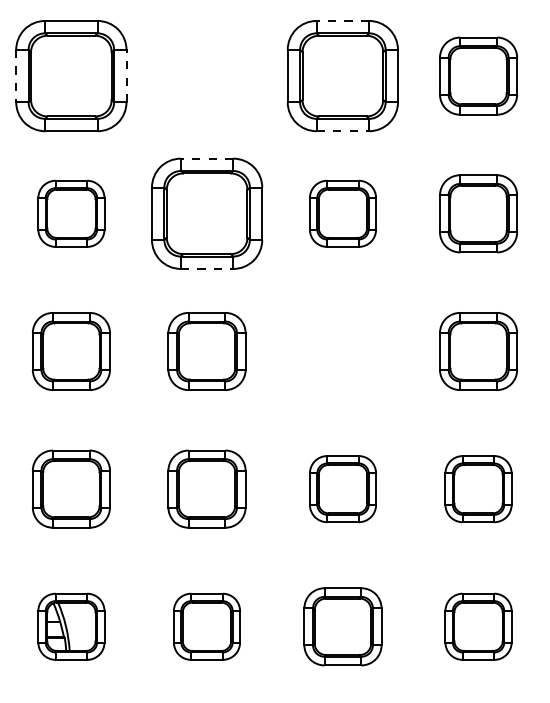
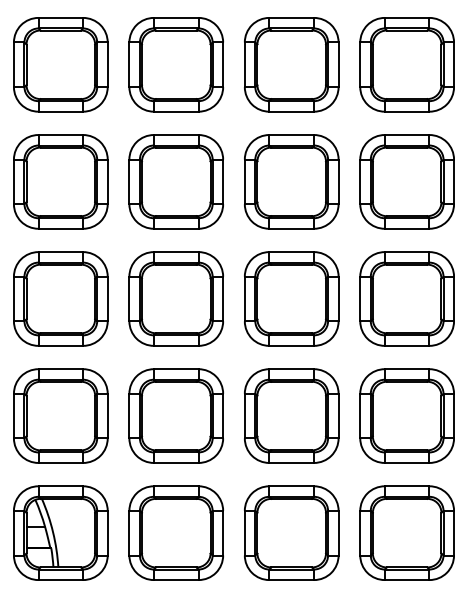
line: (342, 20) -> (291, 17), dashed -> solid
line: (126, 75) -> (107, 64), dashed -> solid
part: (206, 75) -> (175, 64), added
part: (477, 75) -> (406, 64), size x1.43
line: (15, 76) -> (13, 65), dashed -> solid
line: (343, 131) -> (292, 111), dashed -> solid
line: (206, 159) -> (175, 135), dashed -> solid
part: (70, 213) -> (60, 181), size x1.67
part: (342, 213) -> (291, 181), size x1.67
part: (477, 213) -> (406, 181), size x1.43
line: (207, 268) -> (176, 228), dashed -> solid
part: (70, 350) -> (60, 298), size x1.43
part: (206, 350) -> (175, 298), size x1.43
part: (342, 350) -> (291, 298), added
part: (477, 350) -> (406, 298), size x1.43
part: (70, 488) -> (60, 415), size x1.43
part: (206, 488) -> (175, 415), size x1.43
part: (342, 488) -> (291, 415), size x1.67
part: (477, 488) -> (406, 415), size x1.67
part: (70, 626) -> (60, 532), size x1.67
part: (206, 626) -> (175, 532), size x1.67
part: (342, 626) -> (291, 532), size x1.43
part: (477, 626) -> (406, 532), size x1.67

